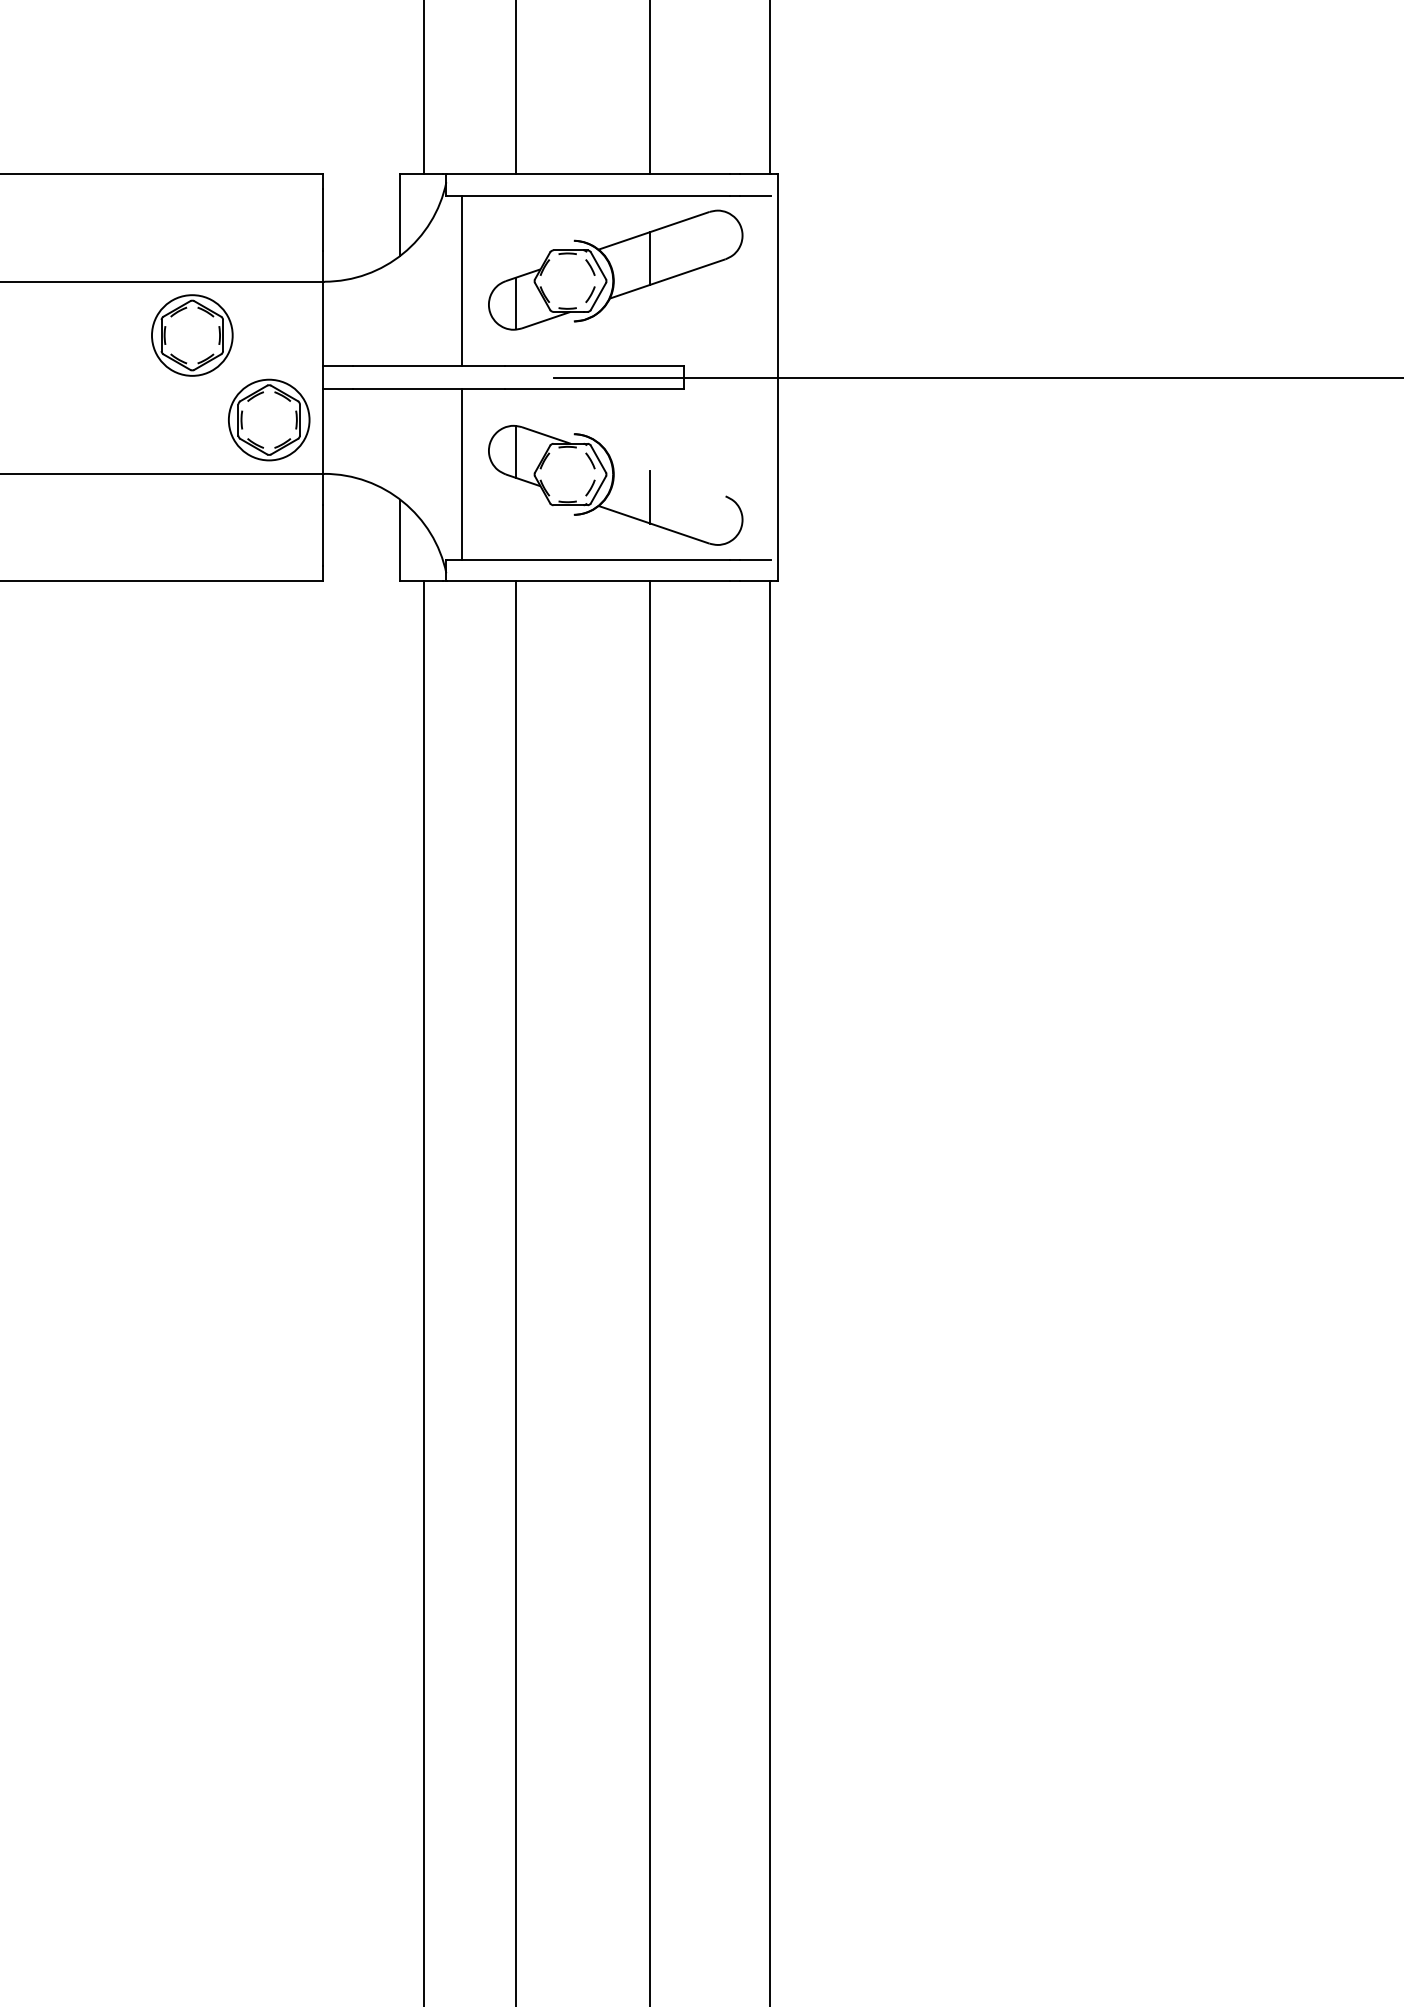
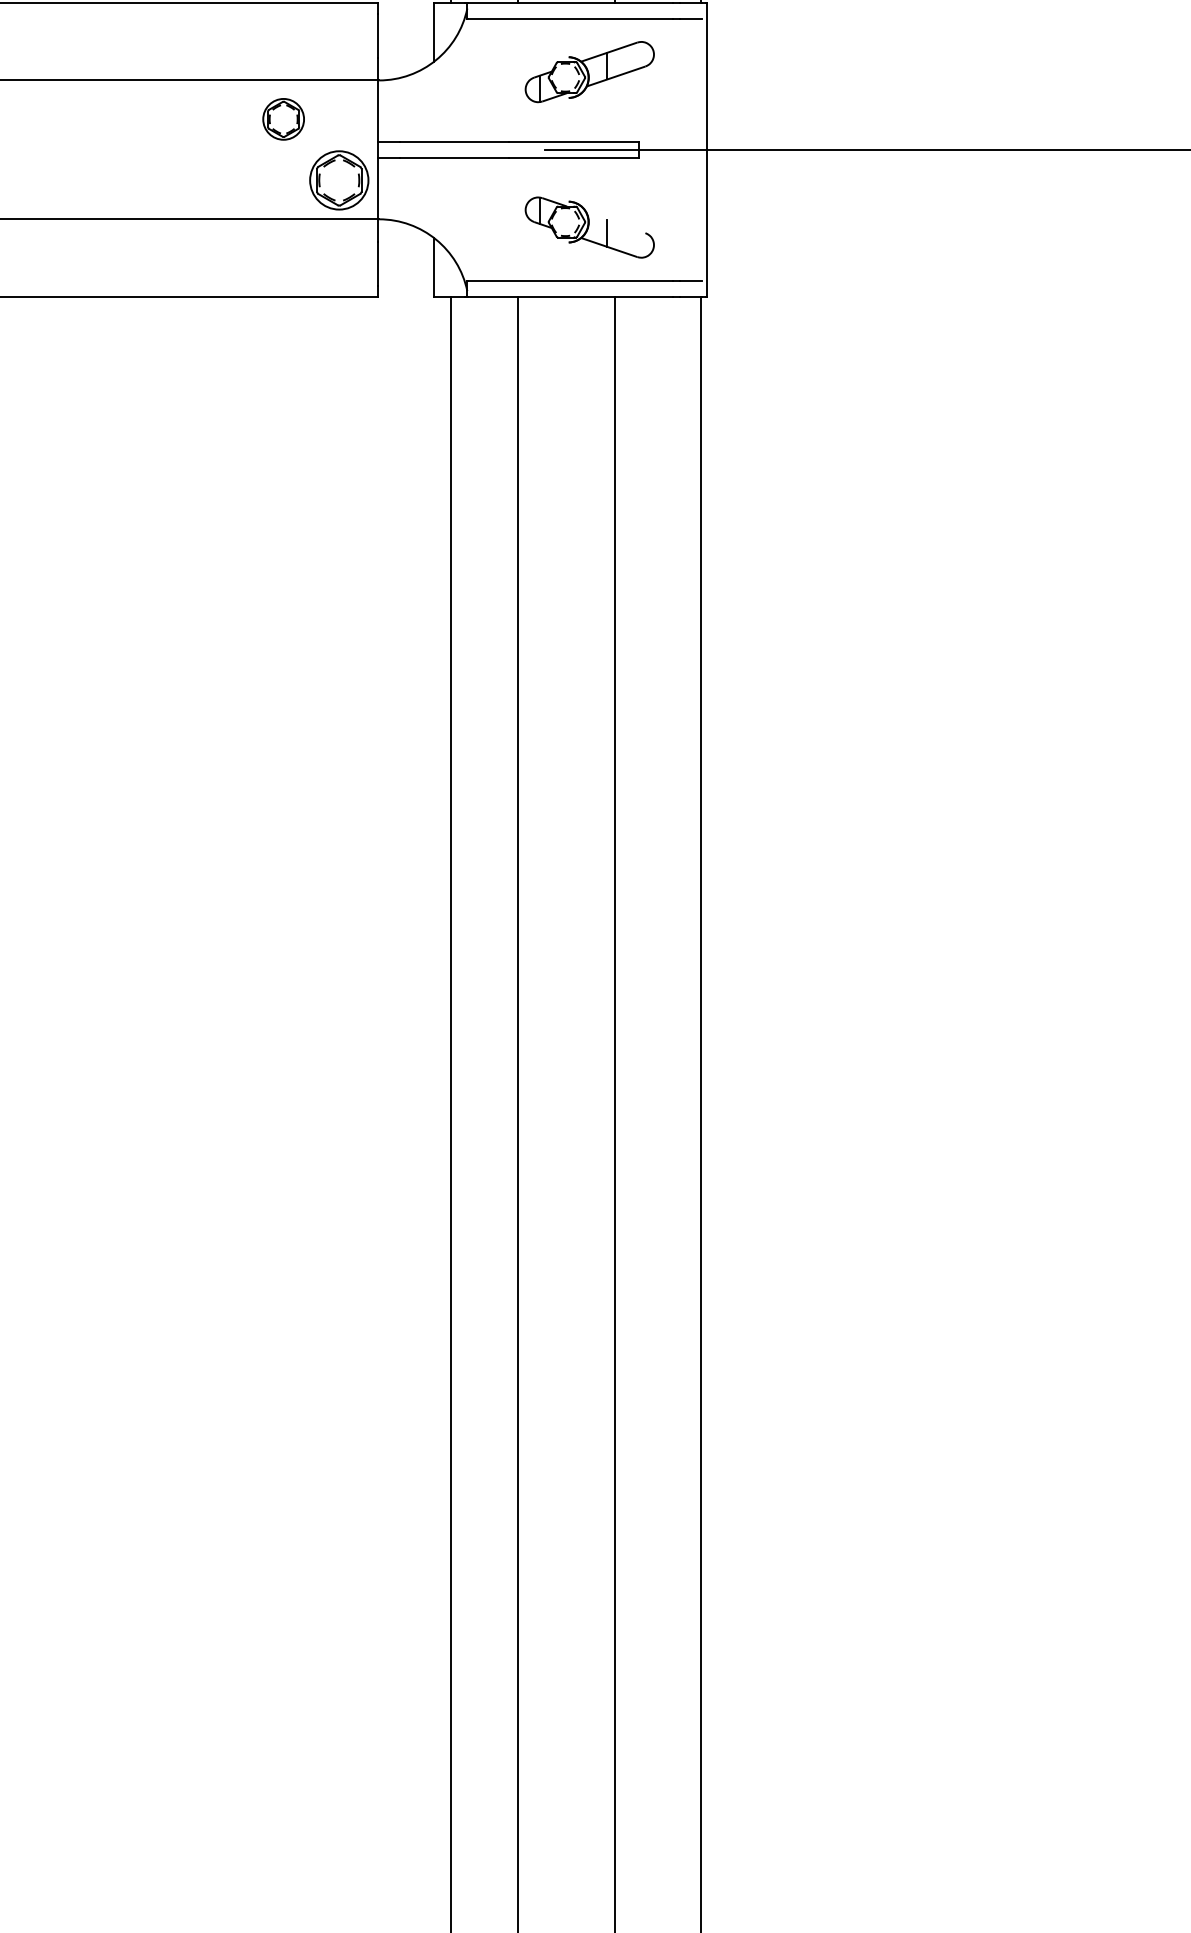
part: (615, 269) -> (589, 71), size x0.7
line: (461, 280) -> (478, 79), removed
part: (192, 335) -> (283, 119), size x0.7
line: (461, 474) -> (478, 219), removed
part: (615, 485) -> (589, 227), size x0.7

